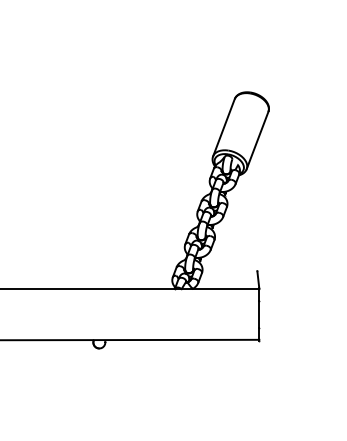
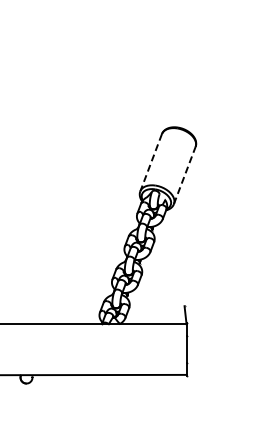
line: (224, 127) -> (151, 162), solid -> dashed
line: (257, 140) -> (184, 175), solid -> dashed

